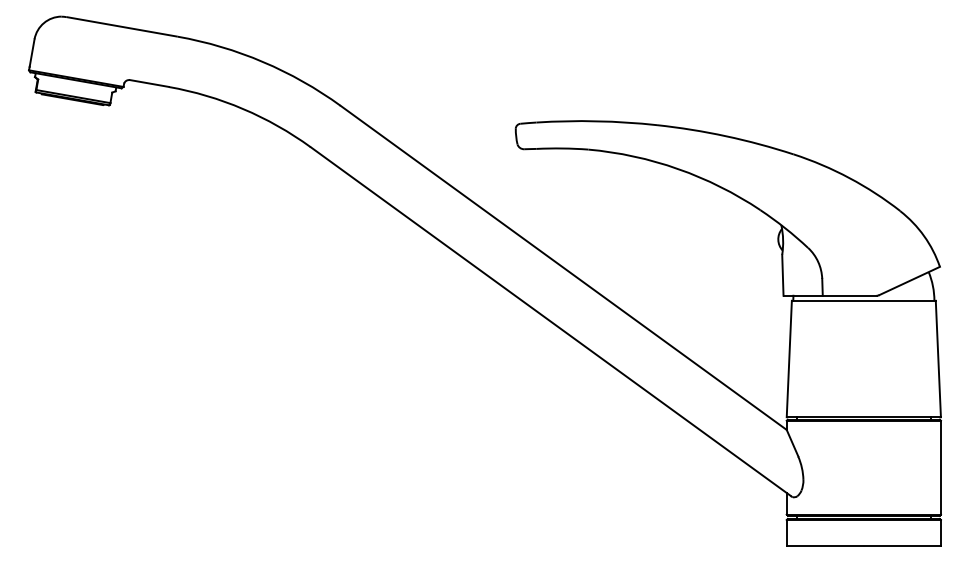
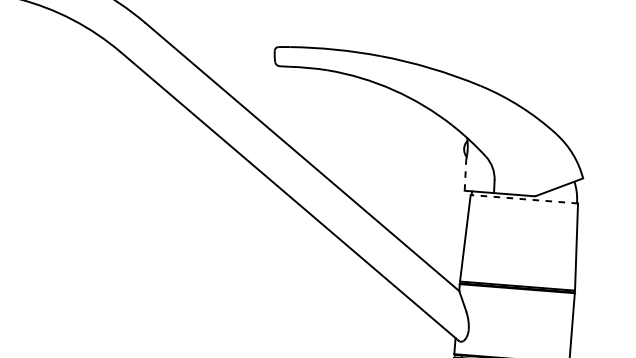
line: (782, 275) -> (465, 175), solid -> dashed
line: (863, 300) -> (524, 199), solid -> dashed

